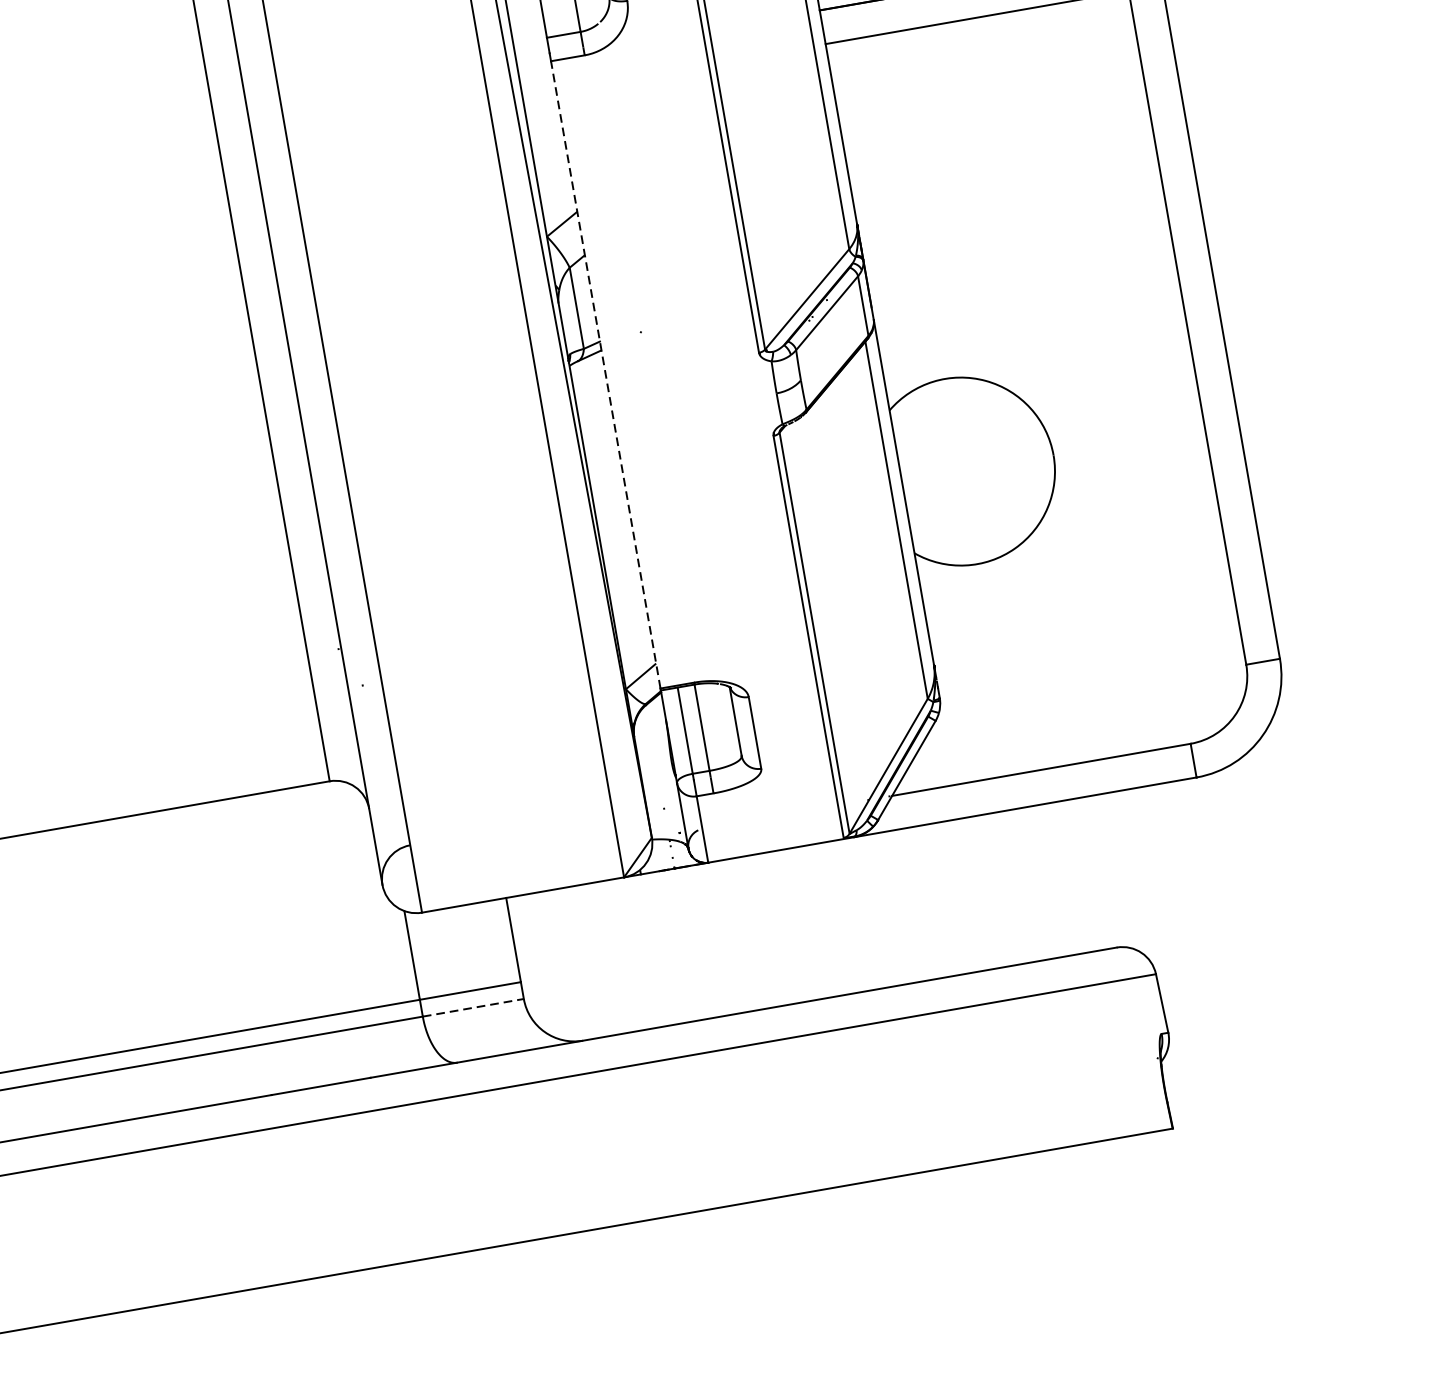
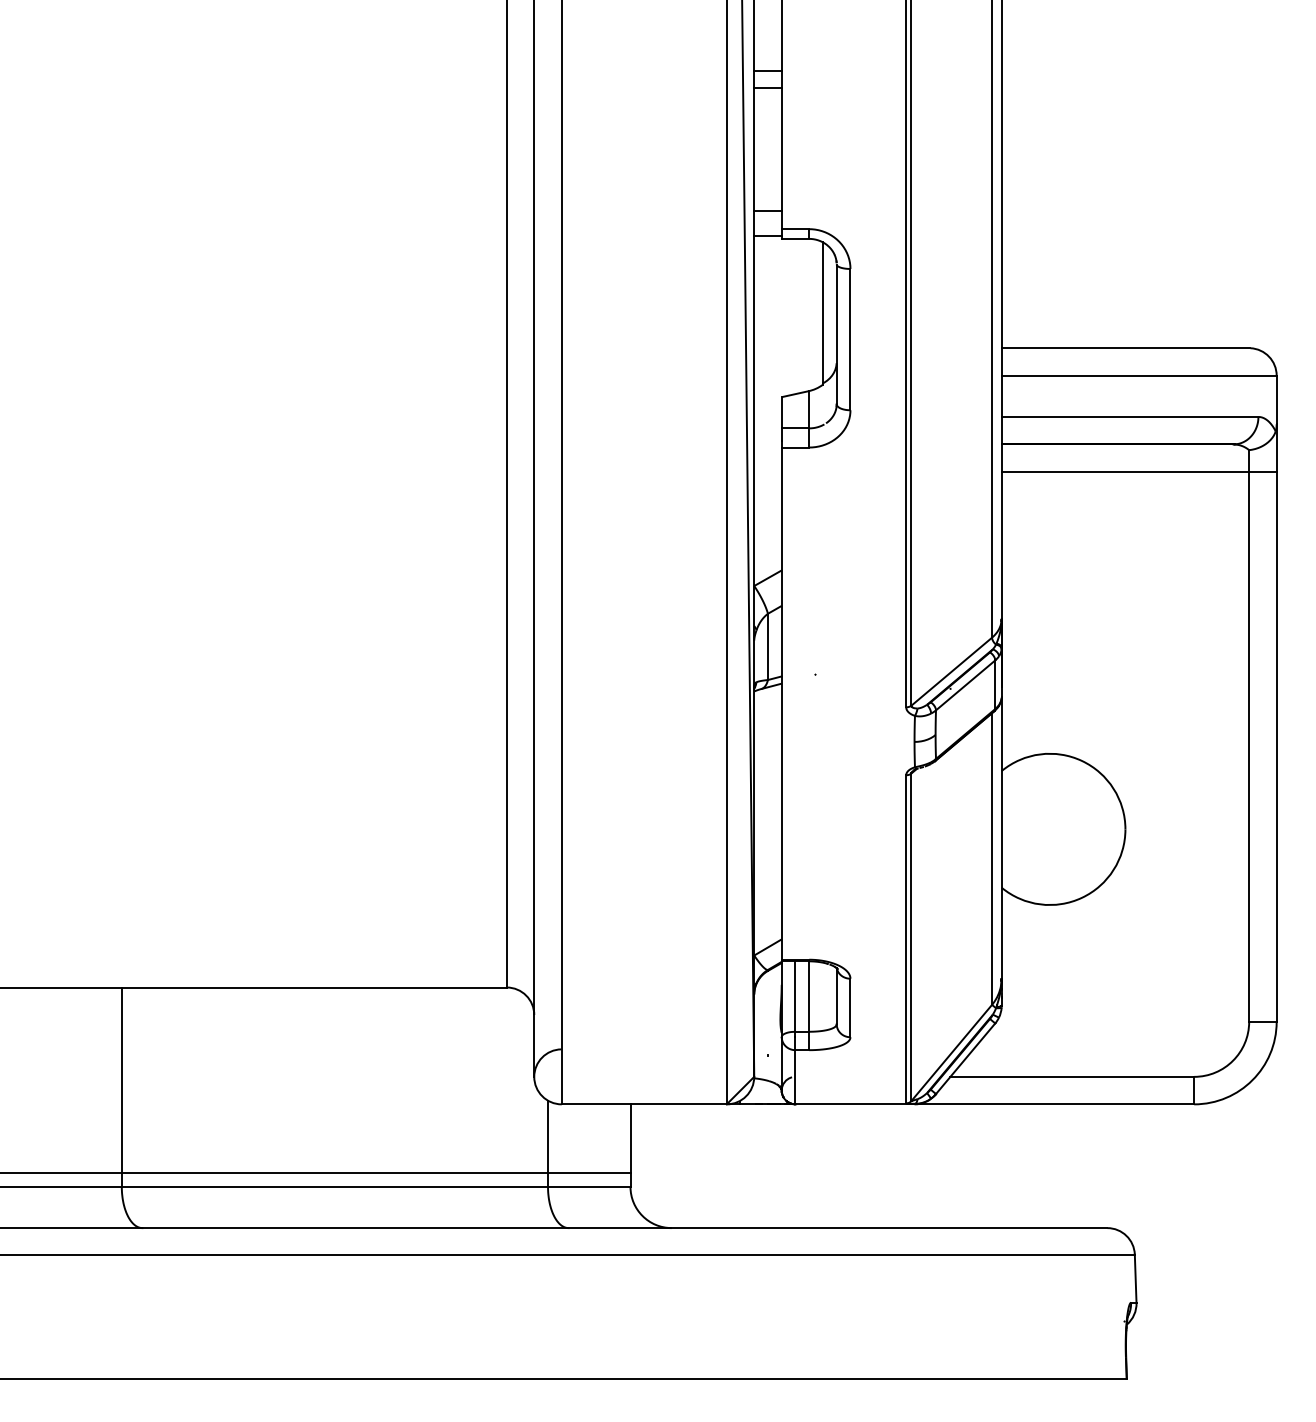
line: (605, 374) -> (781, 703), dashed -> solid
line: (473, 1007) -> (589, 1186), dashed -> solid

